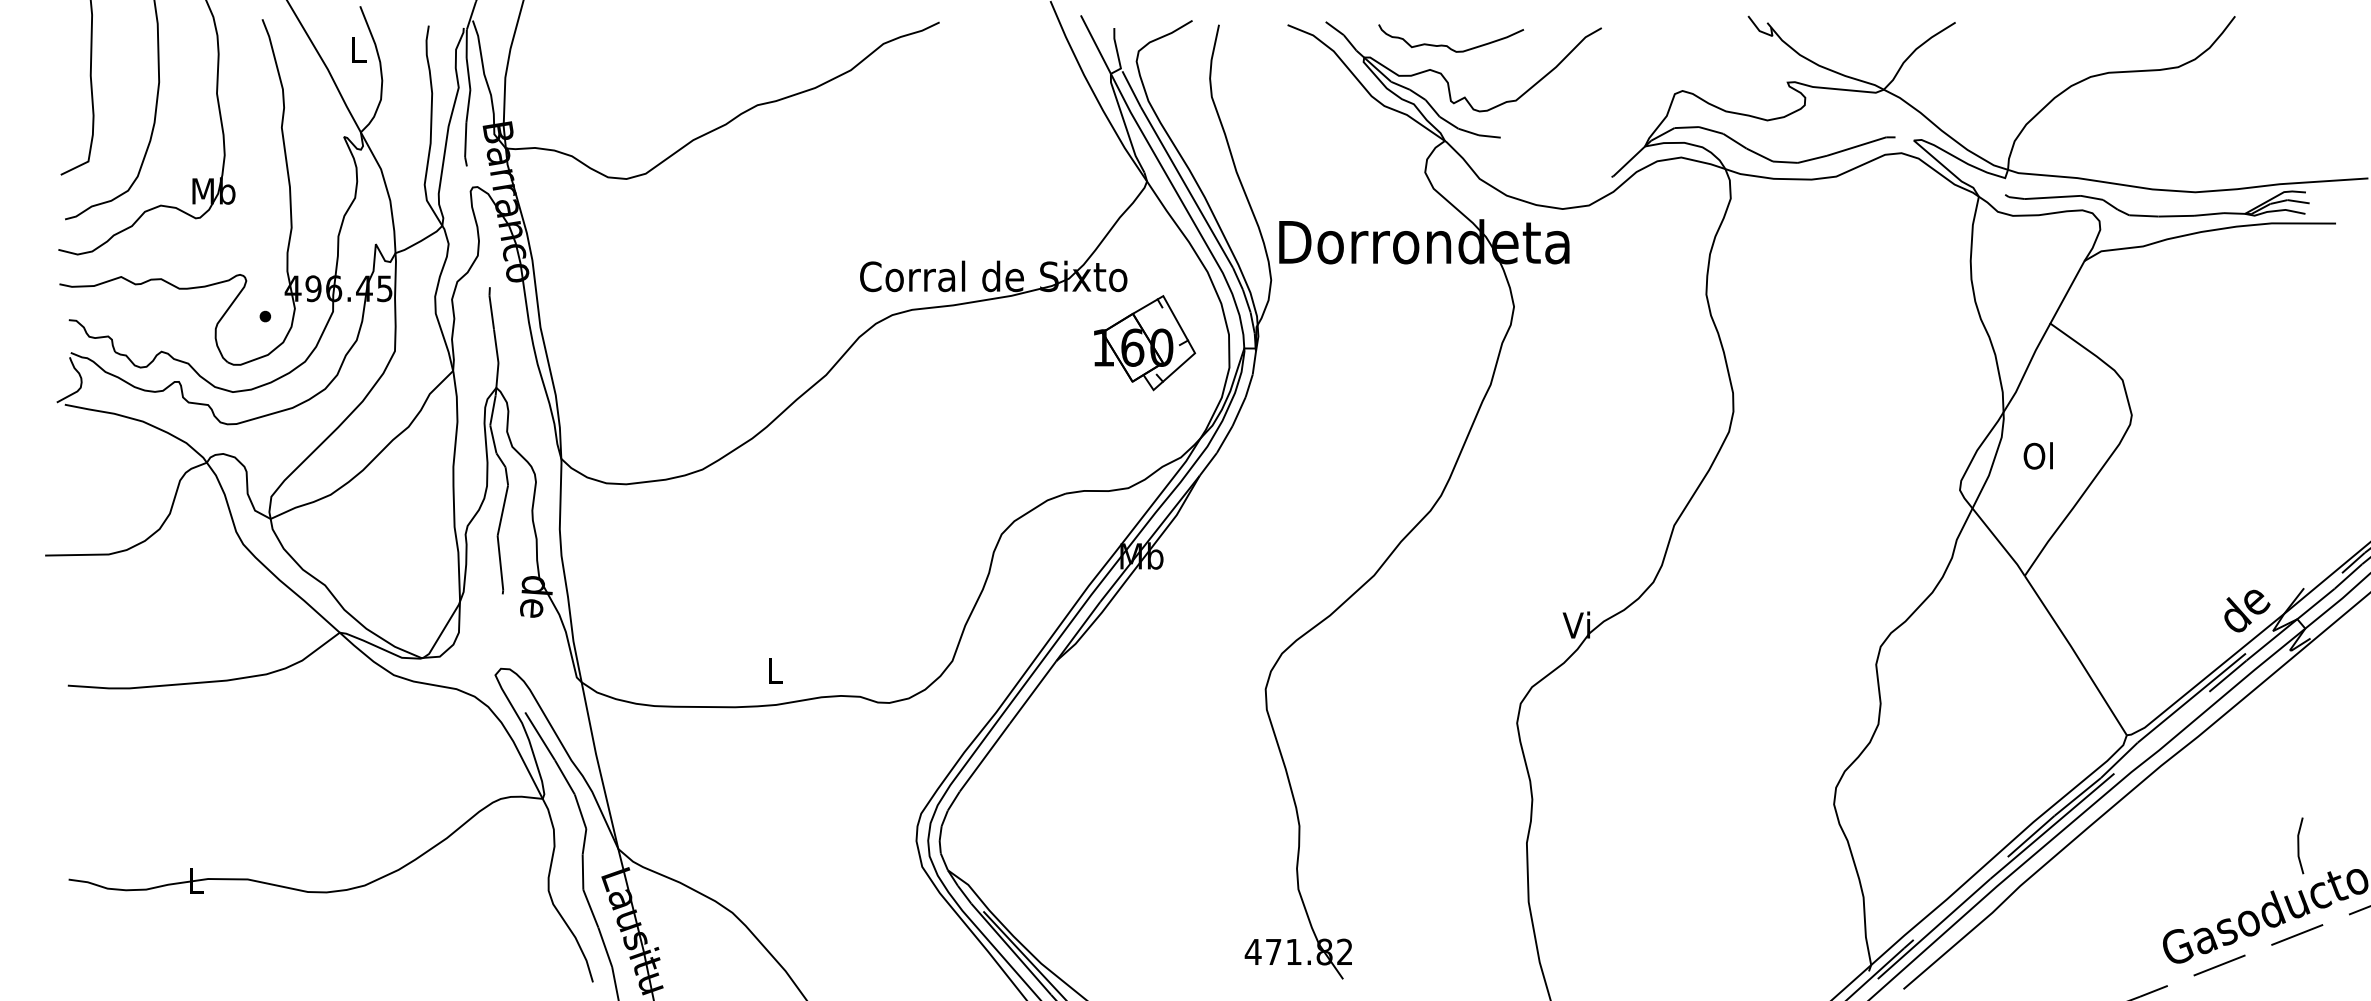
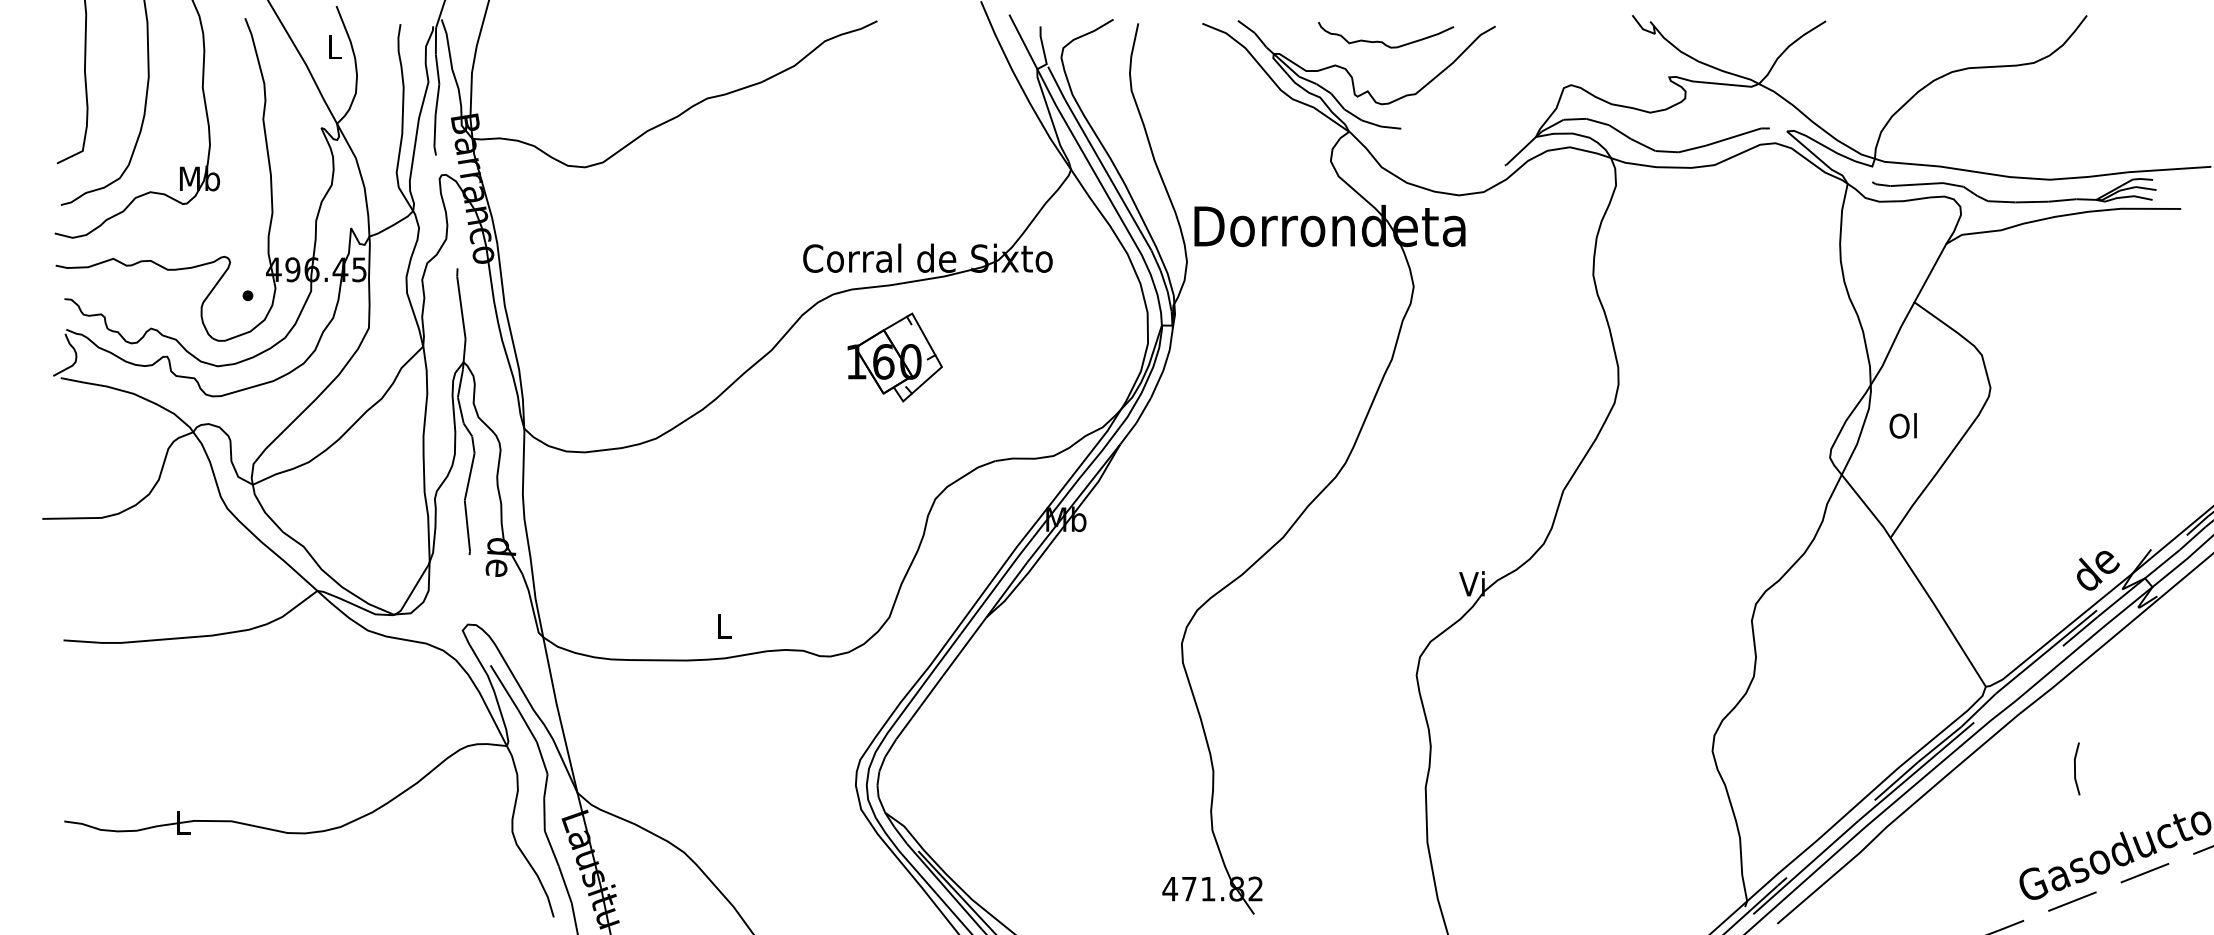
curve: (1447, 45) -> (1382, 41), moved
part: (1144, 343) -> (894, 357), moved
line: (2298, 845) -> (2075, 768), moved

